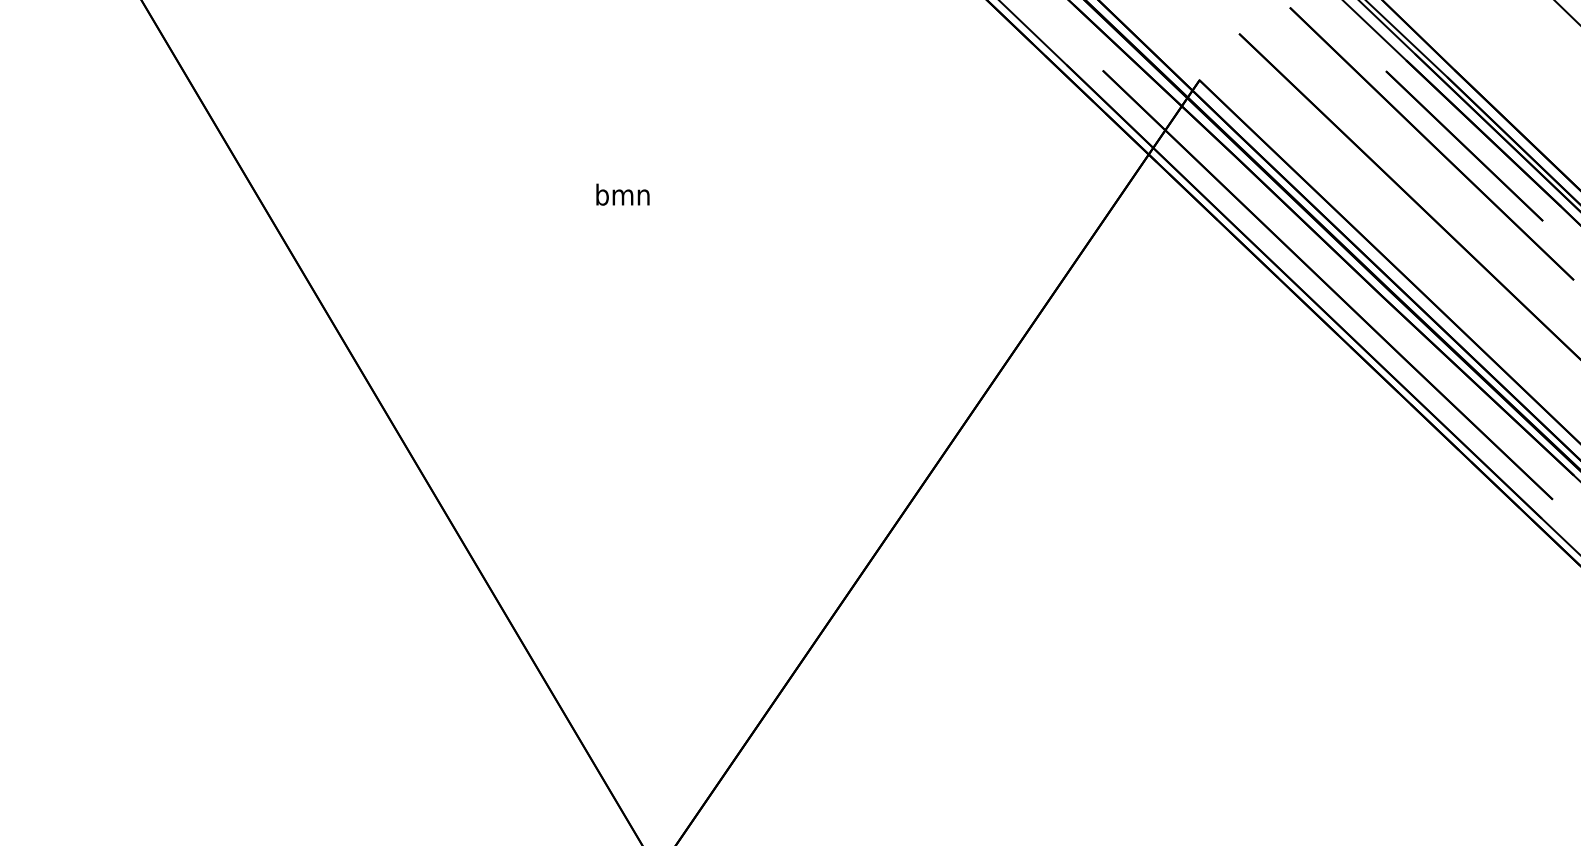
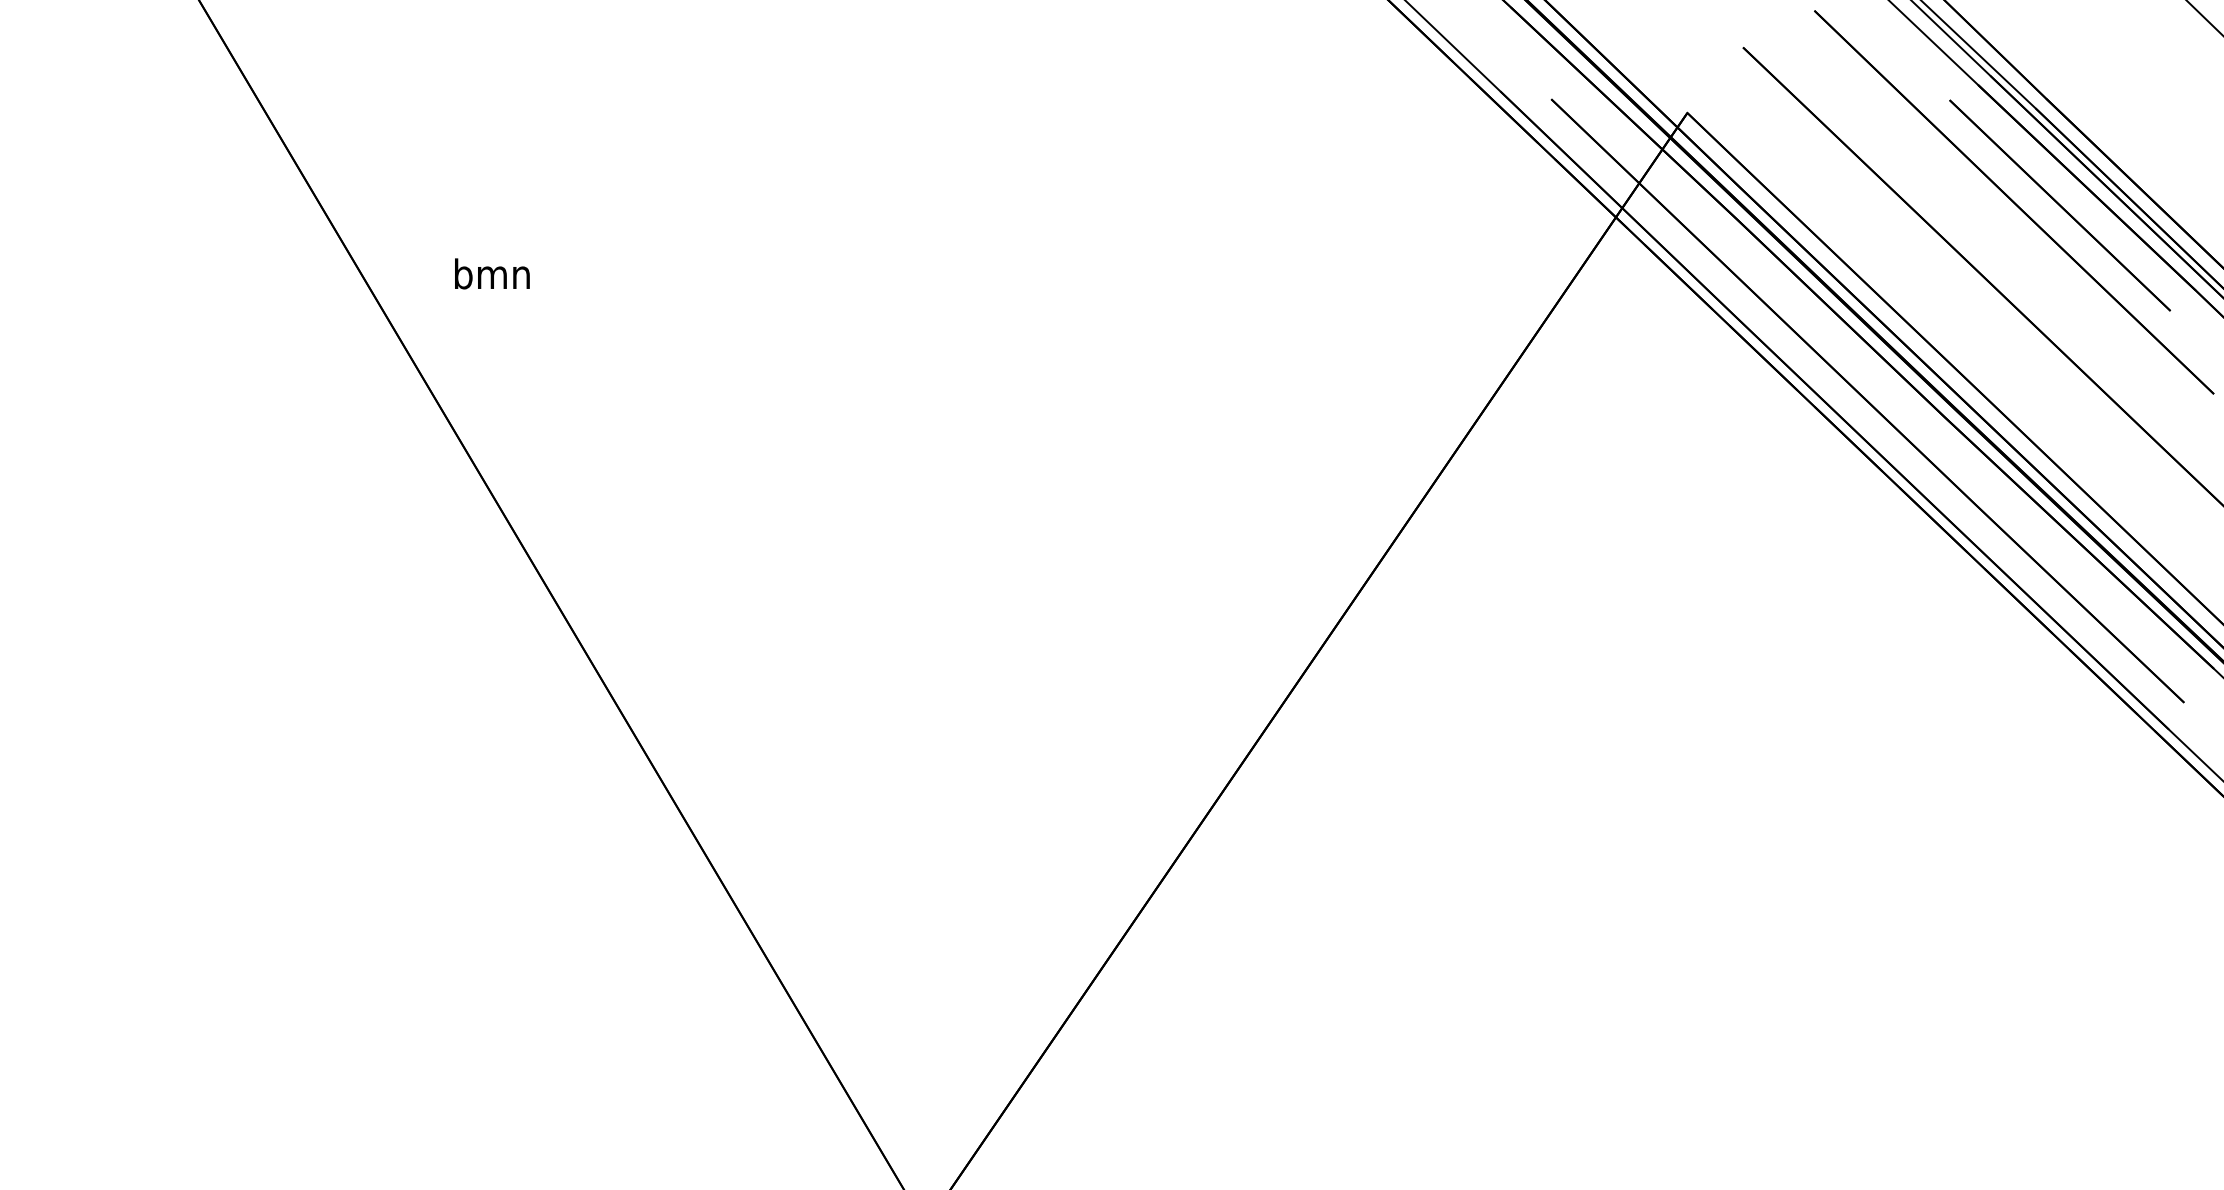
text: (622, 194) -> (491, 273), moved

